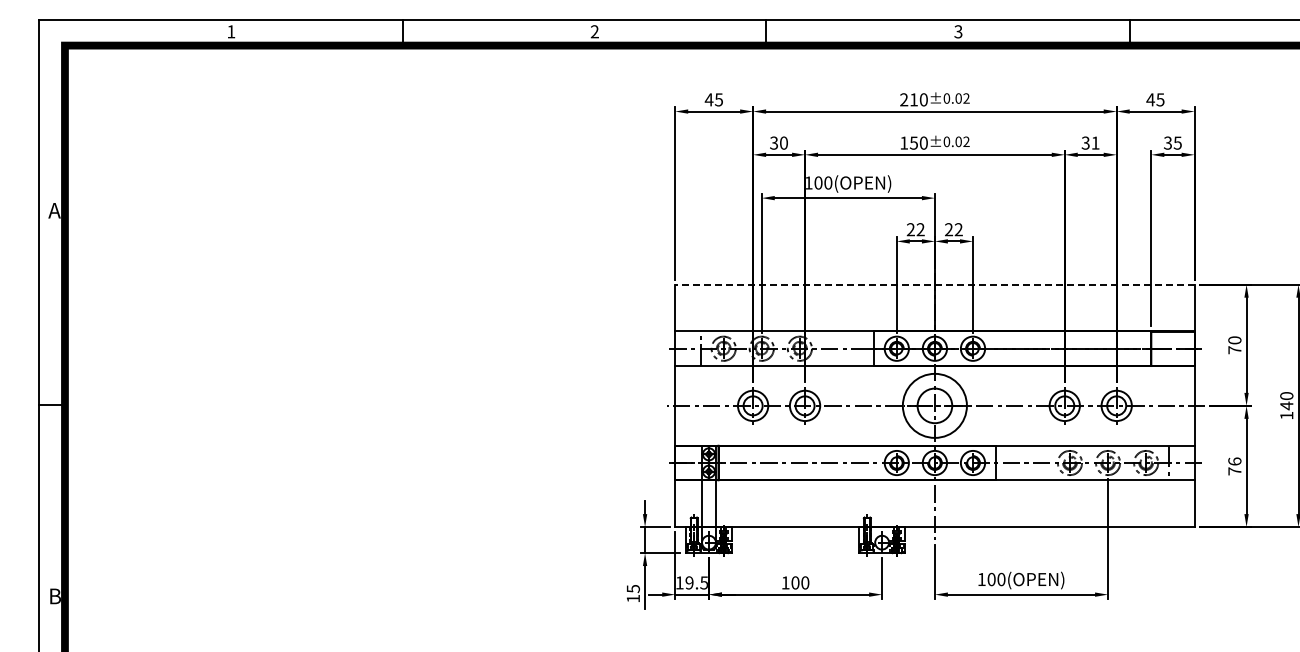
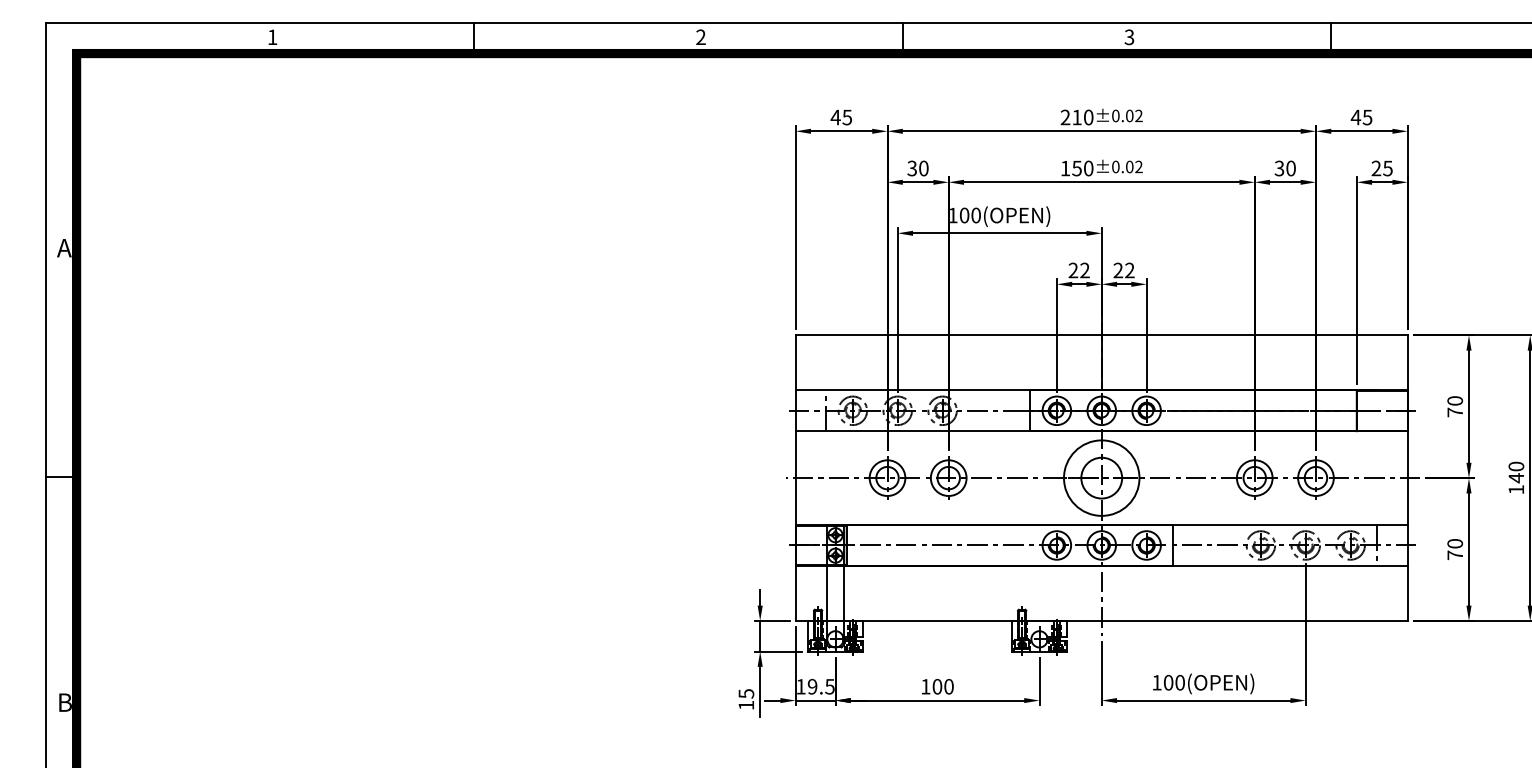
text: (1095, 142) -> (1290, 167), 31 -> 30
text: (1167, 143) -> (1375, 168), 35 -> 25
line: (934, 284) -> (1101, 335), dashed -> solid
text: (1234, 461) -> (1454, 543), 76 -> 70

